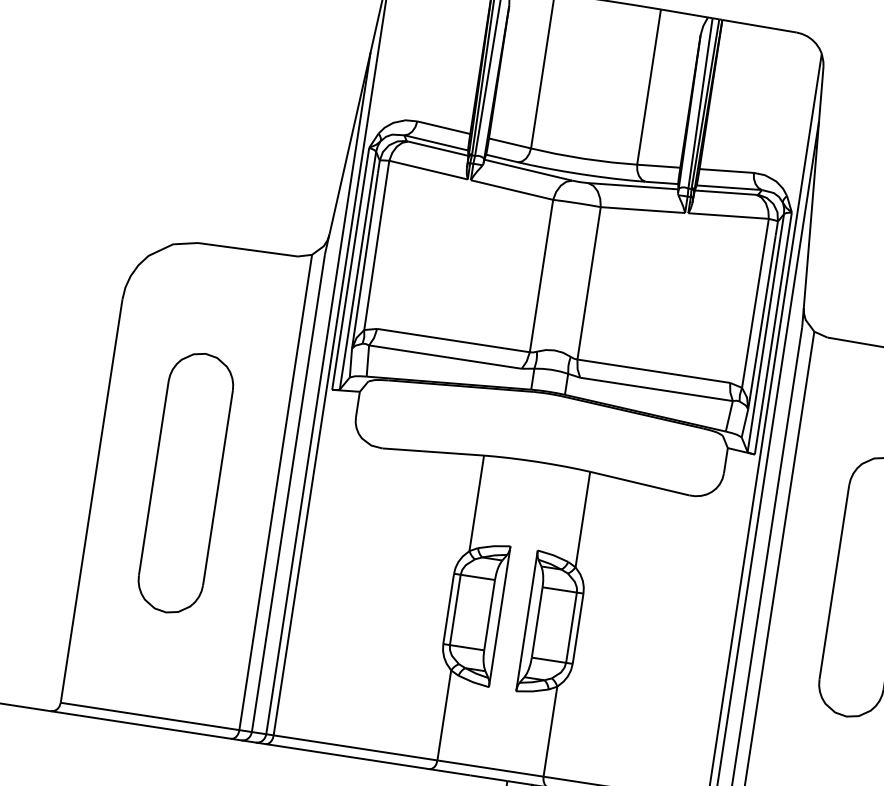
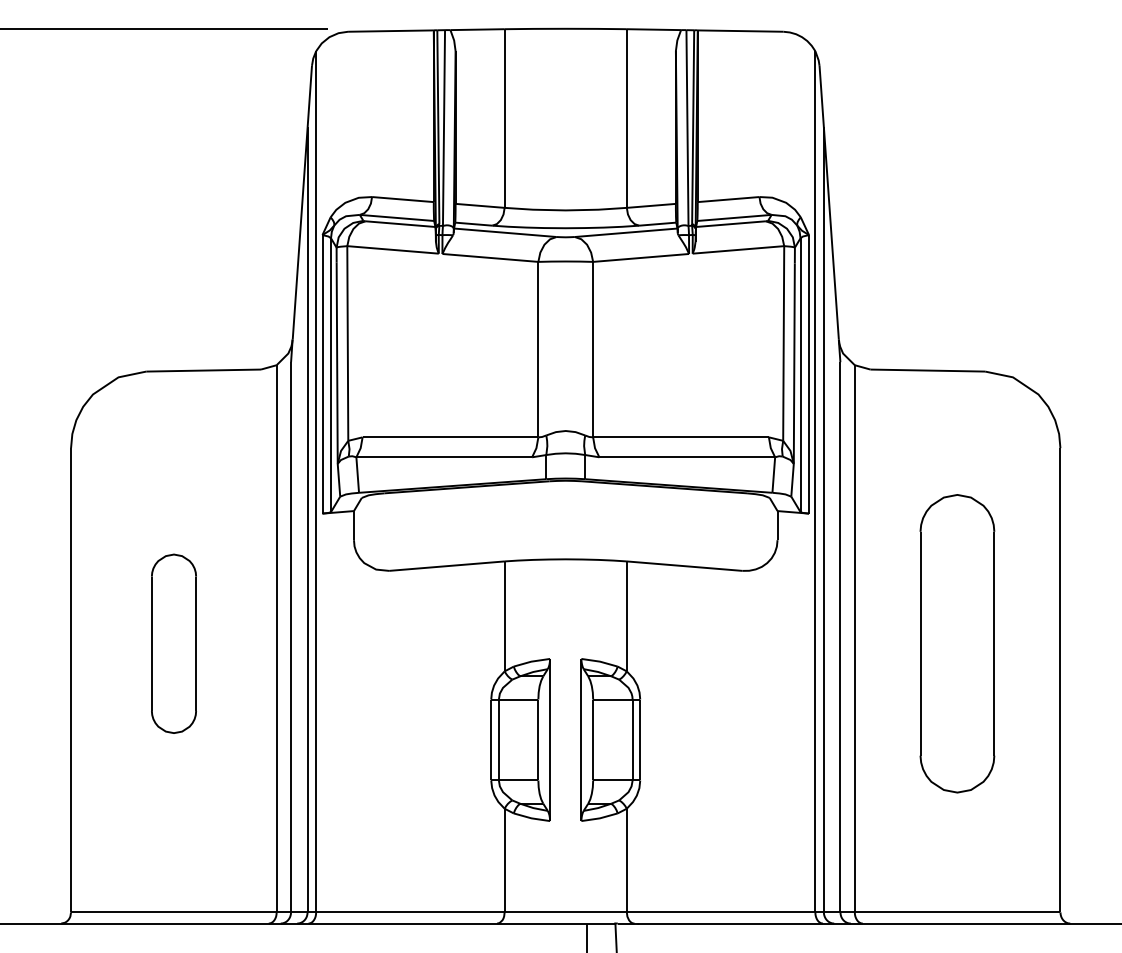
part: (185, 482) -> (173, 643), size x0.6

